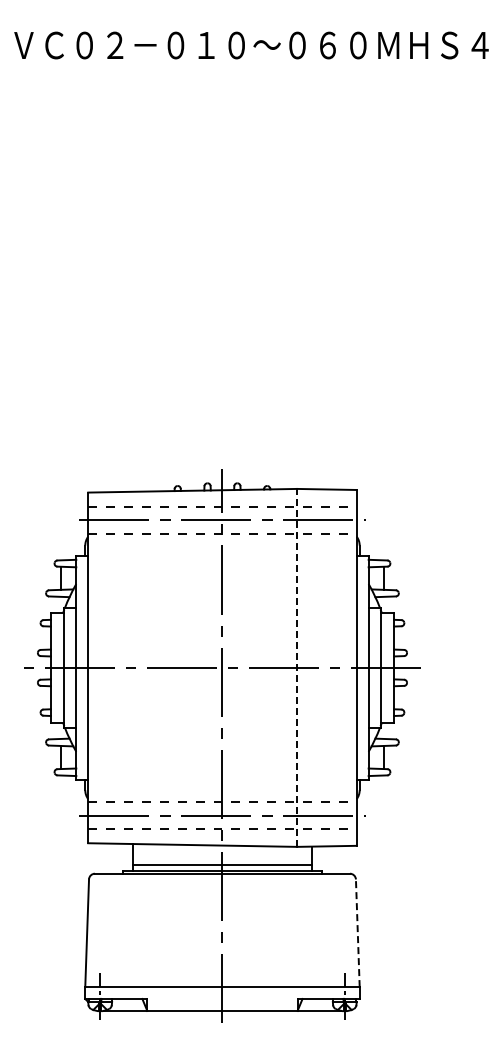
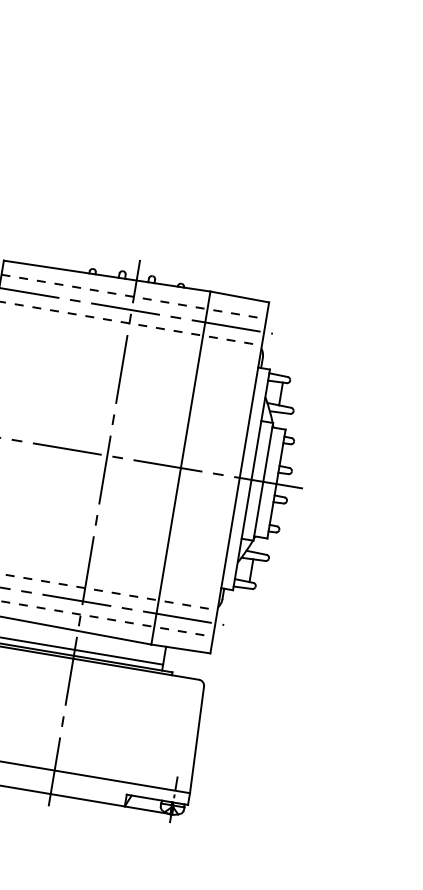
line: (297, 667) -> (181, 467), dashed -> solid
line: (357, 933) -> (196, 739), dashed -> solid

